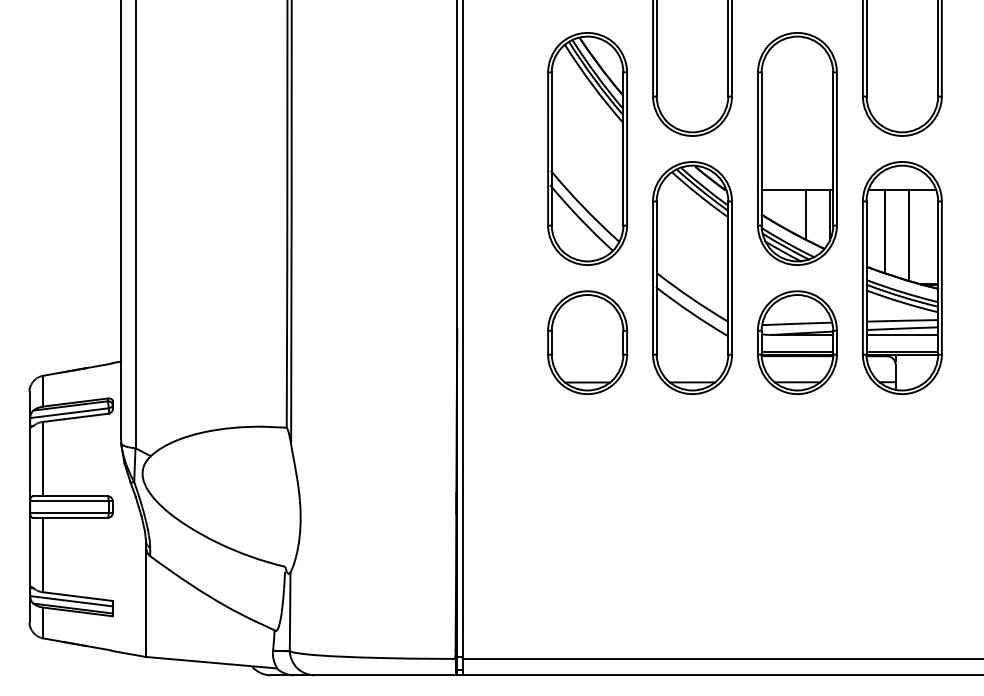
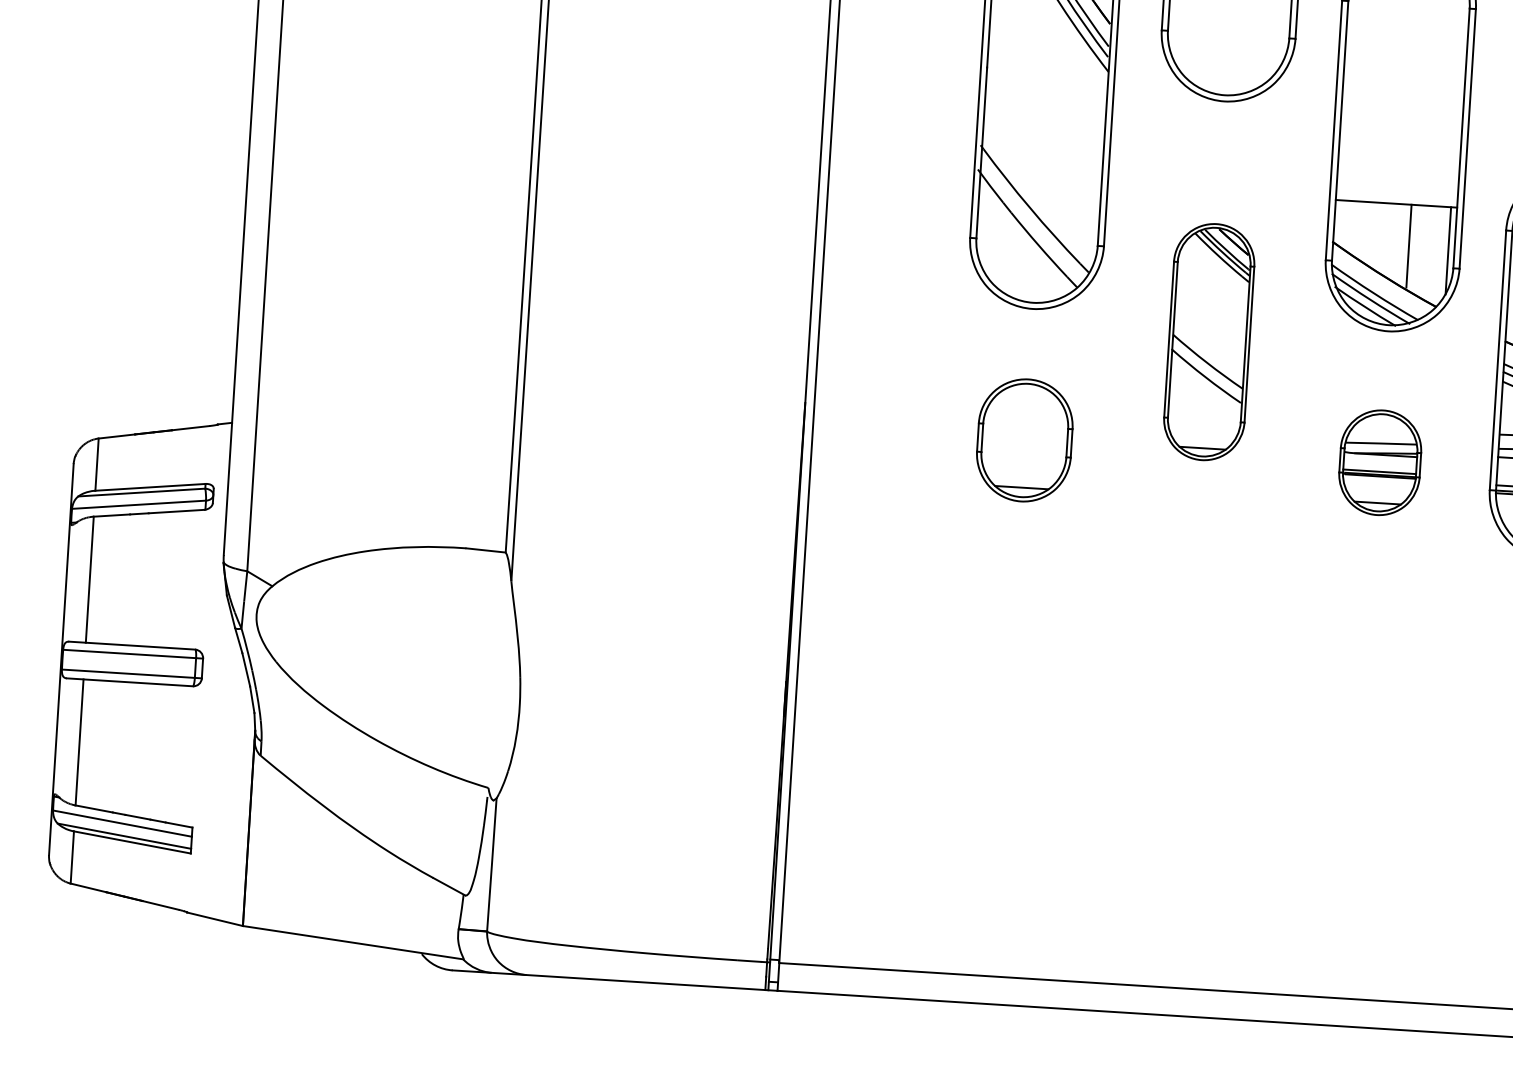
part: (692, 277) -> (1209, 341), size x0.6
part: (587, 342) -> (1024, 440), size x0.7
part: (797, 342) -> (1380, 462), size x0.6

